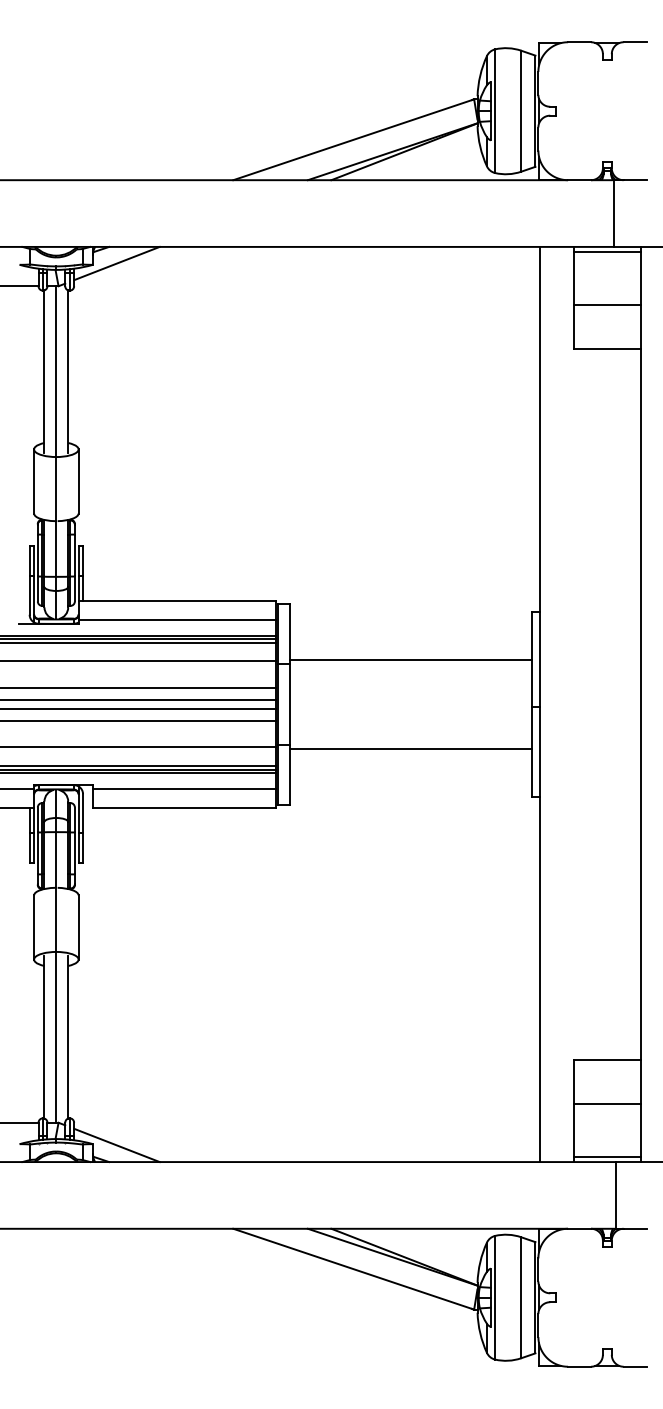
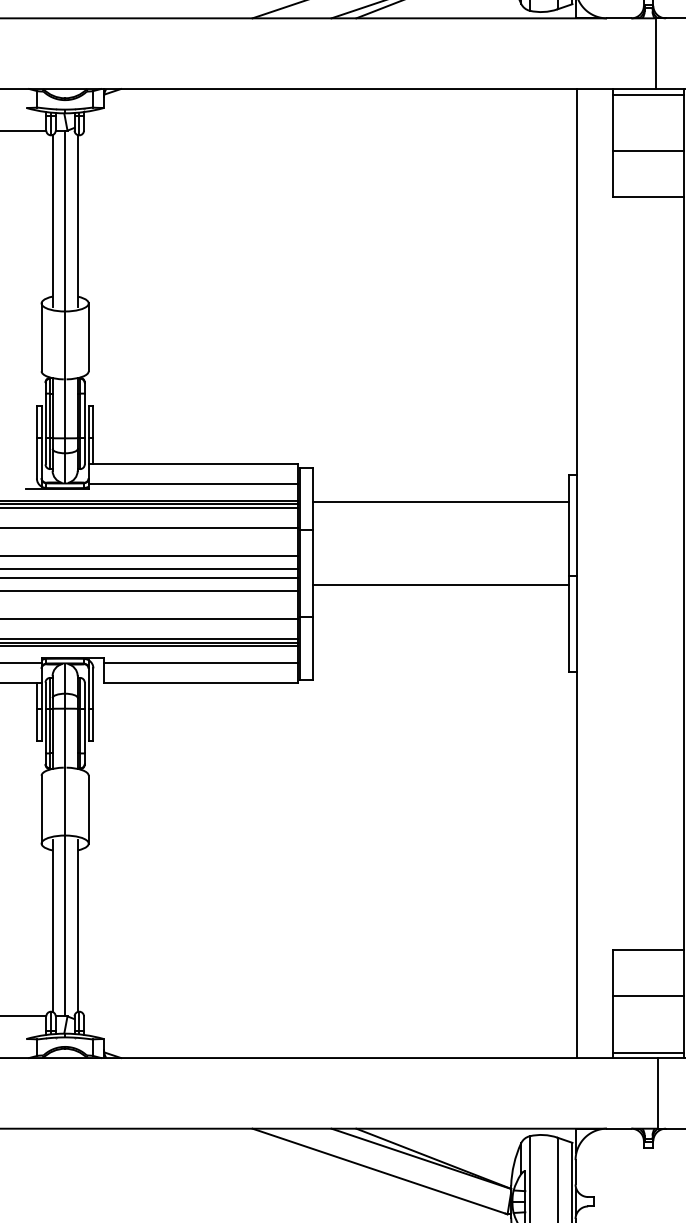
line: (116, 263) -> (128, 106), removed
line: (410, 660) -> (440, 502), moved
line: (410, 748) -> (440, 584), moved
line: (116, 1145) -> (128, 1040), removed

